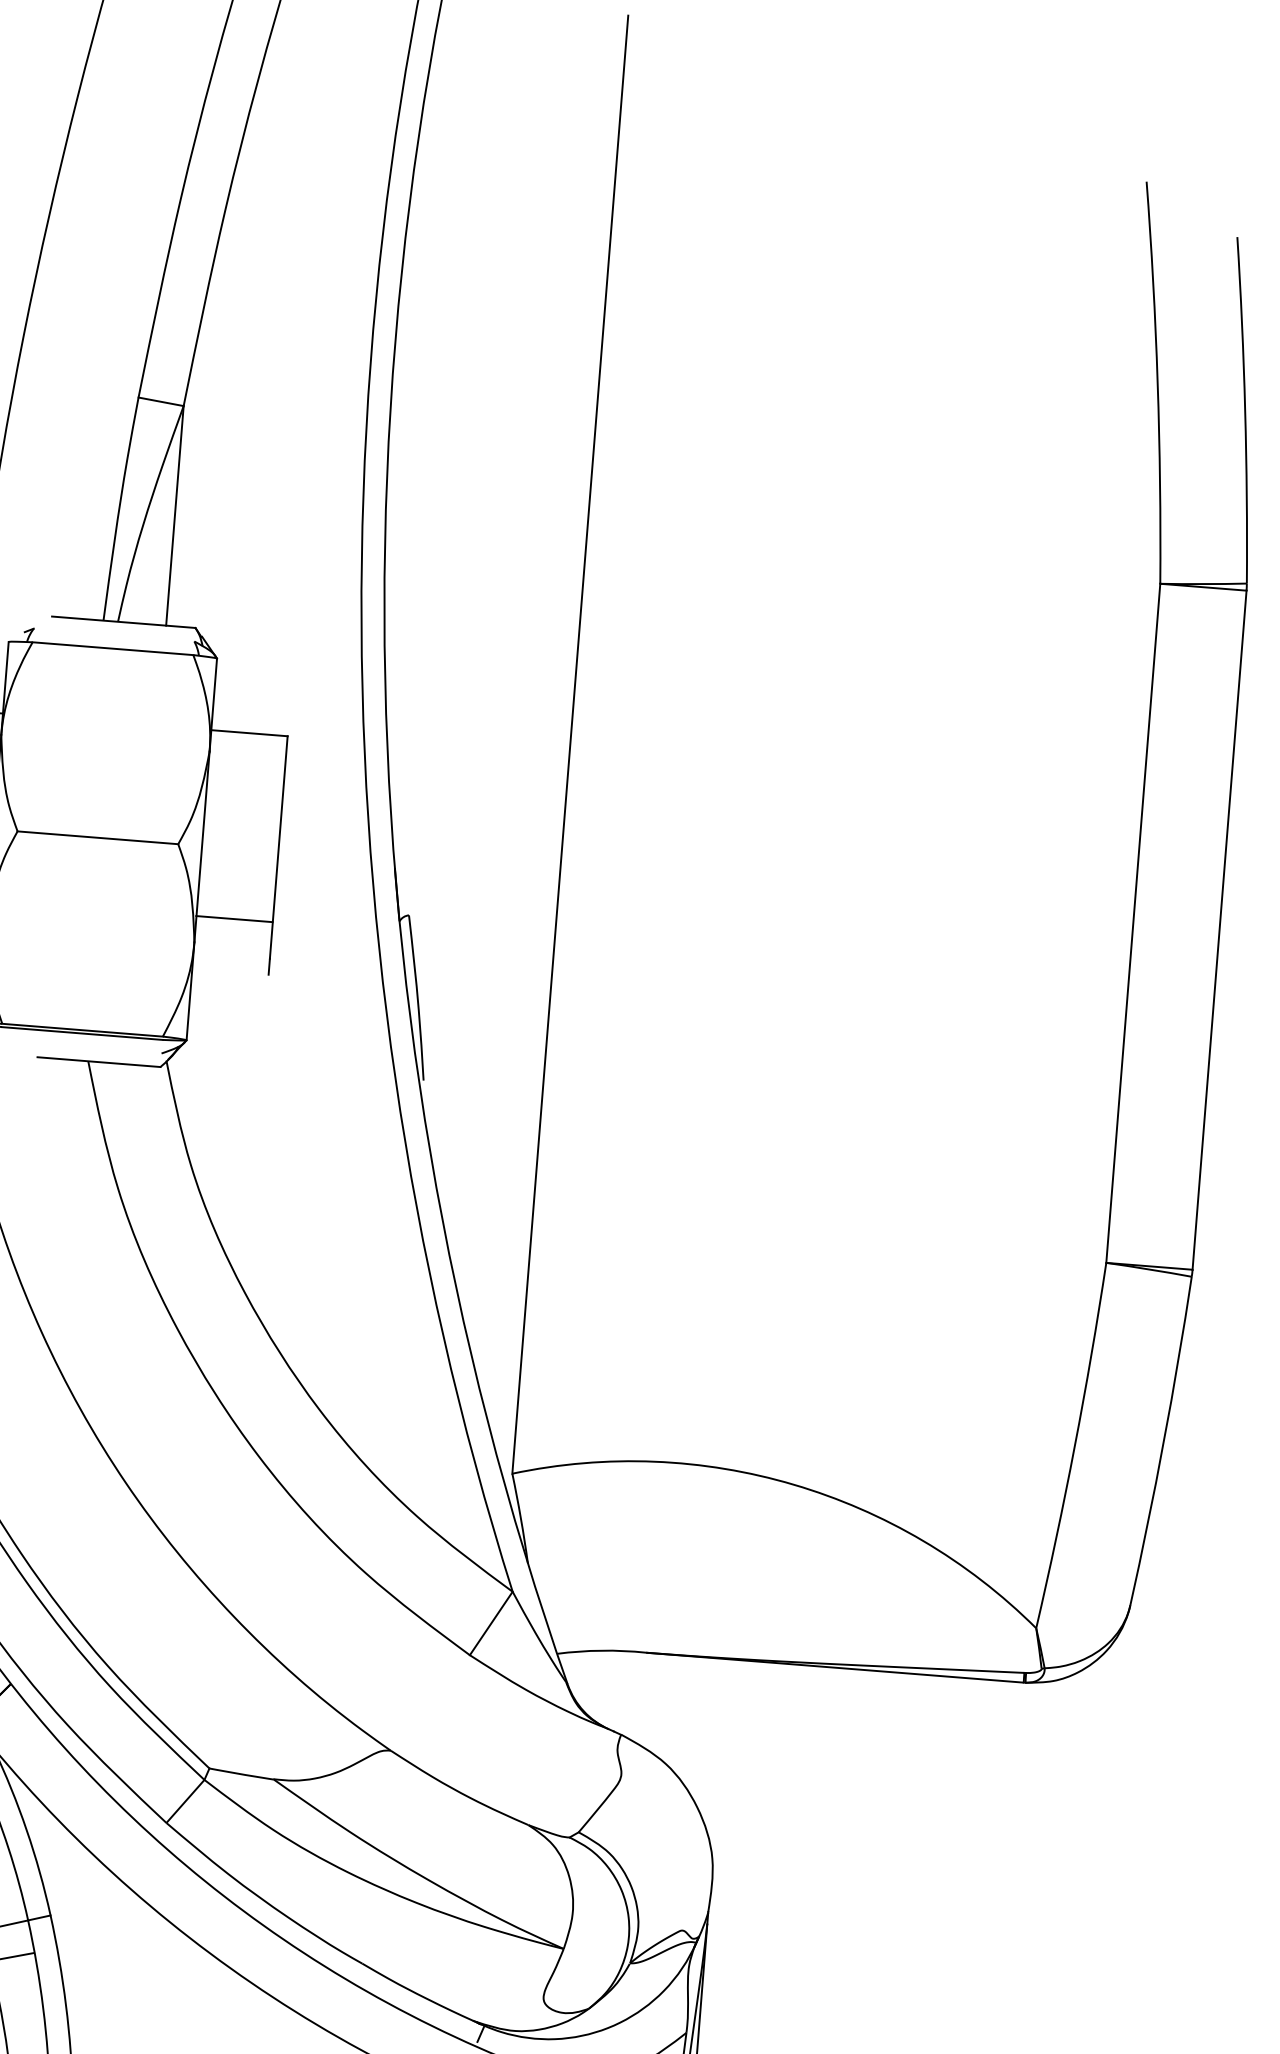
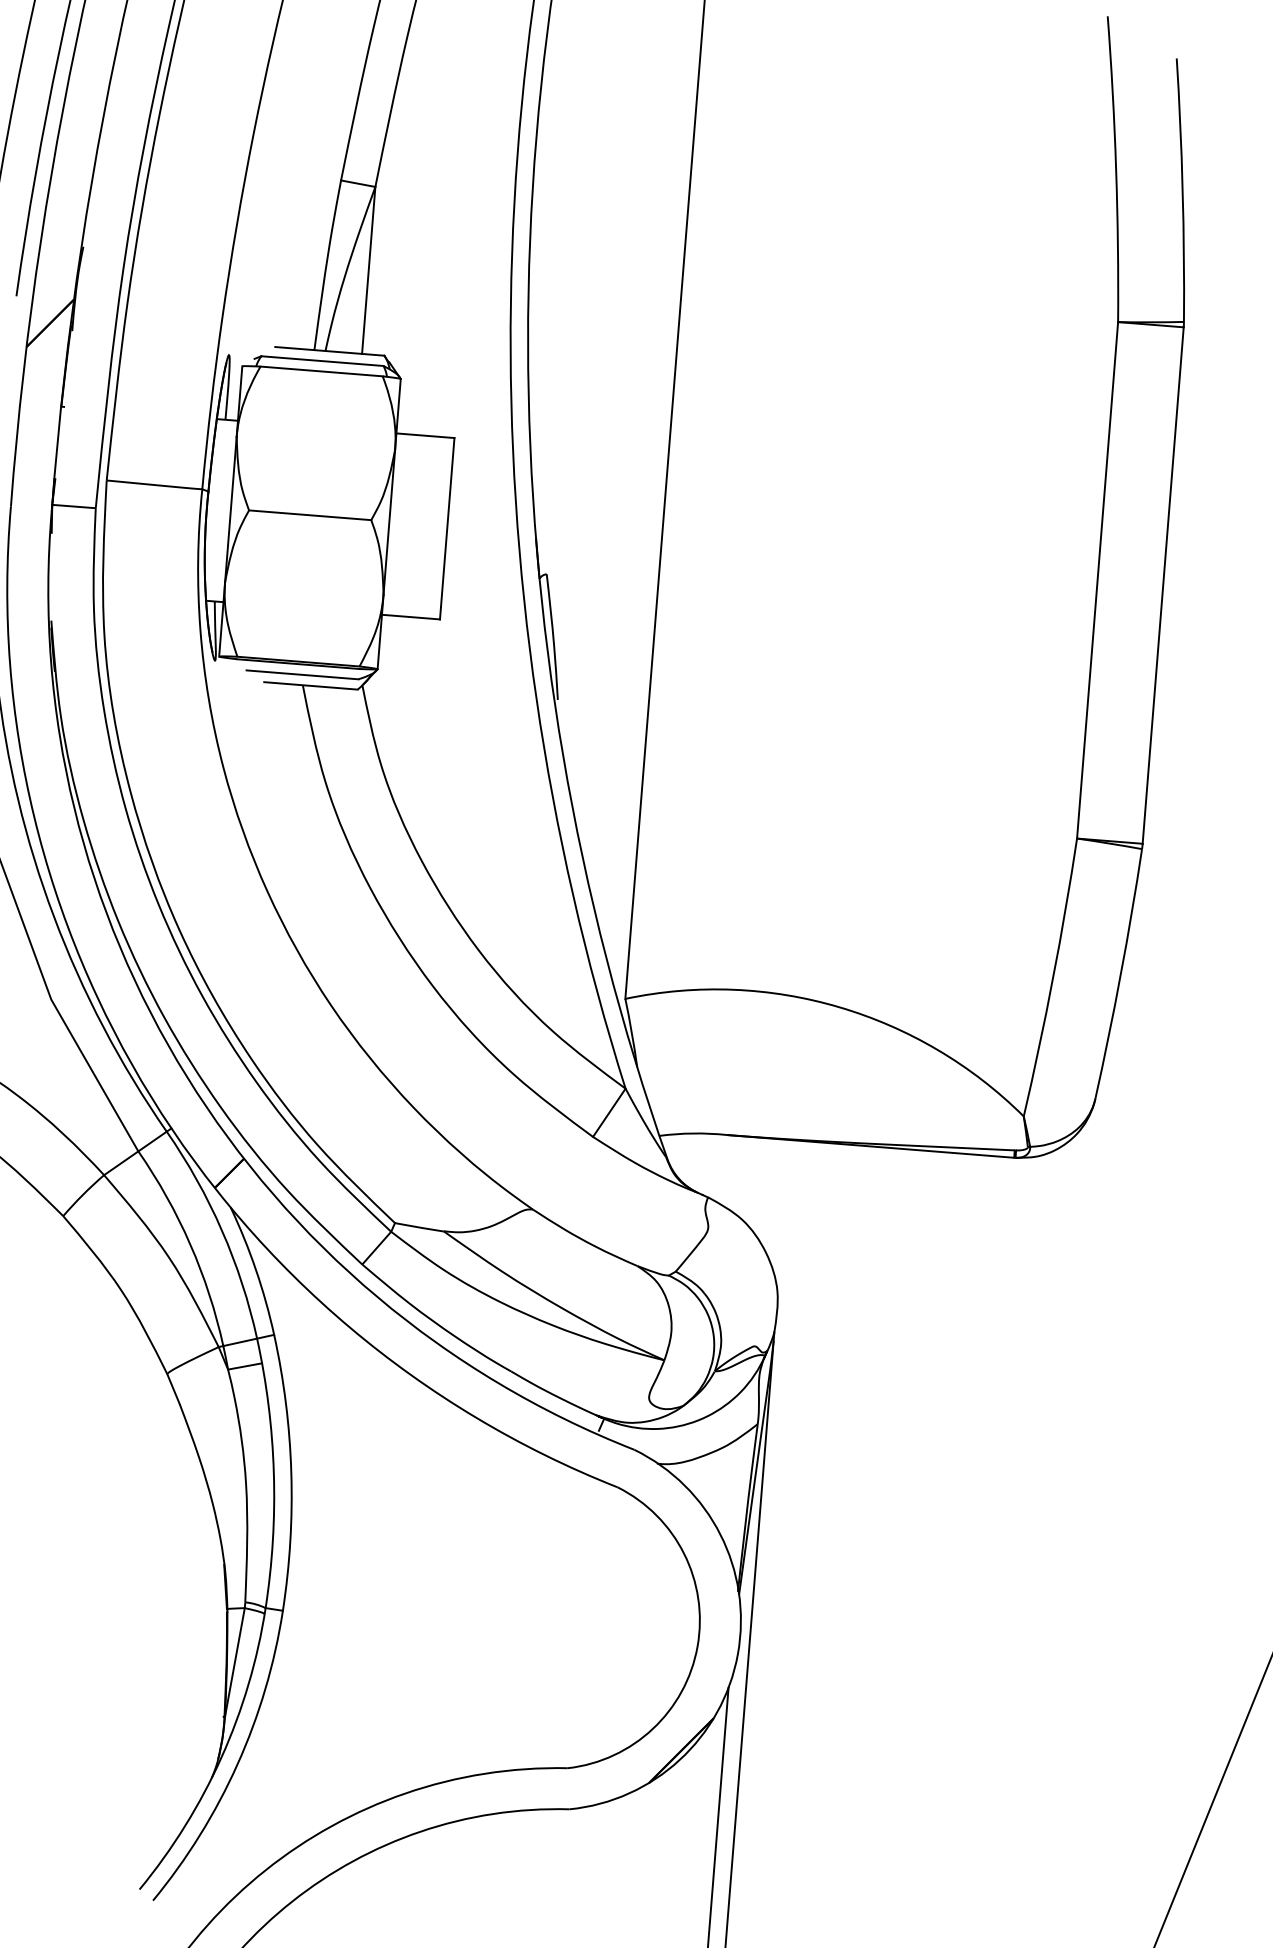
line: (114, 634) -> (322, 360), added
line: (233, 918) -> (410, 616), moved
line: (87, 1047) -> (302, 674), added

